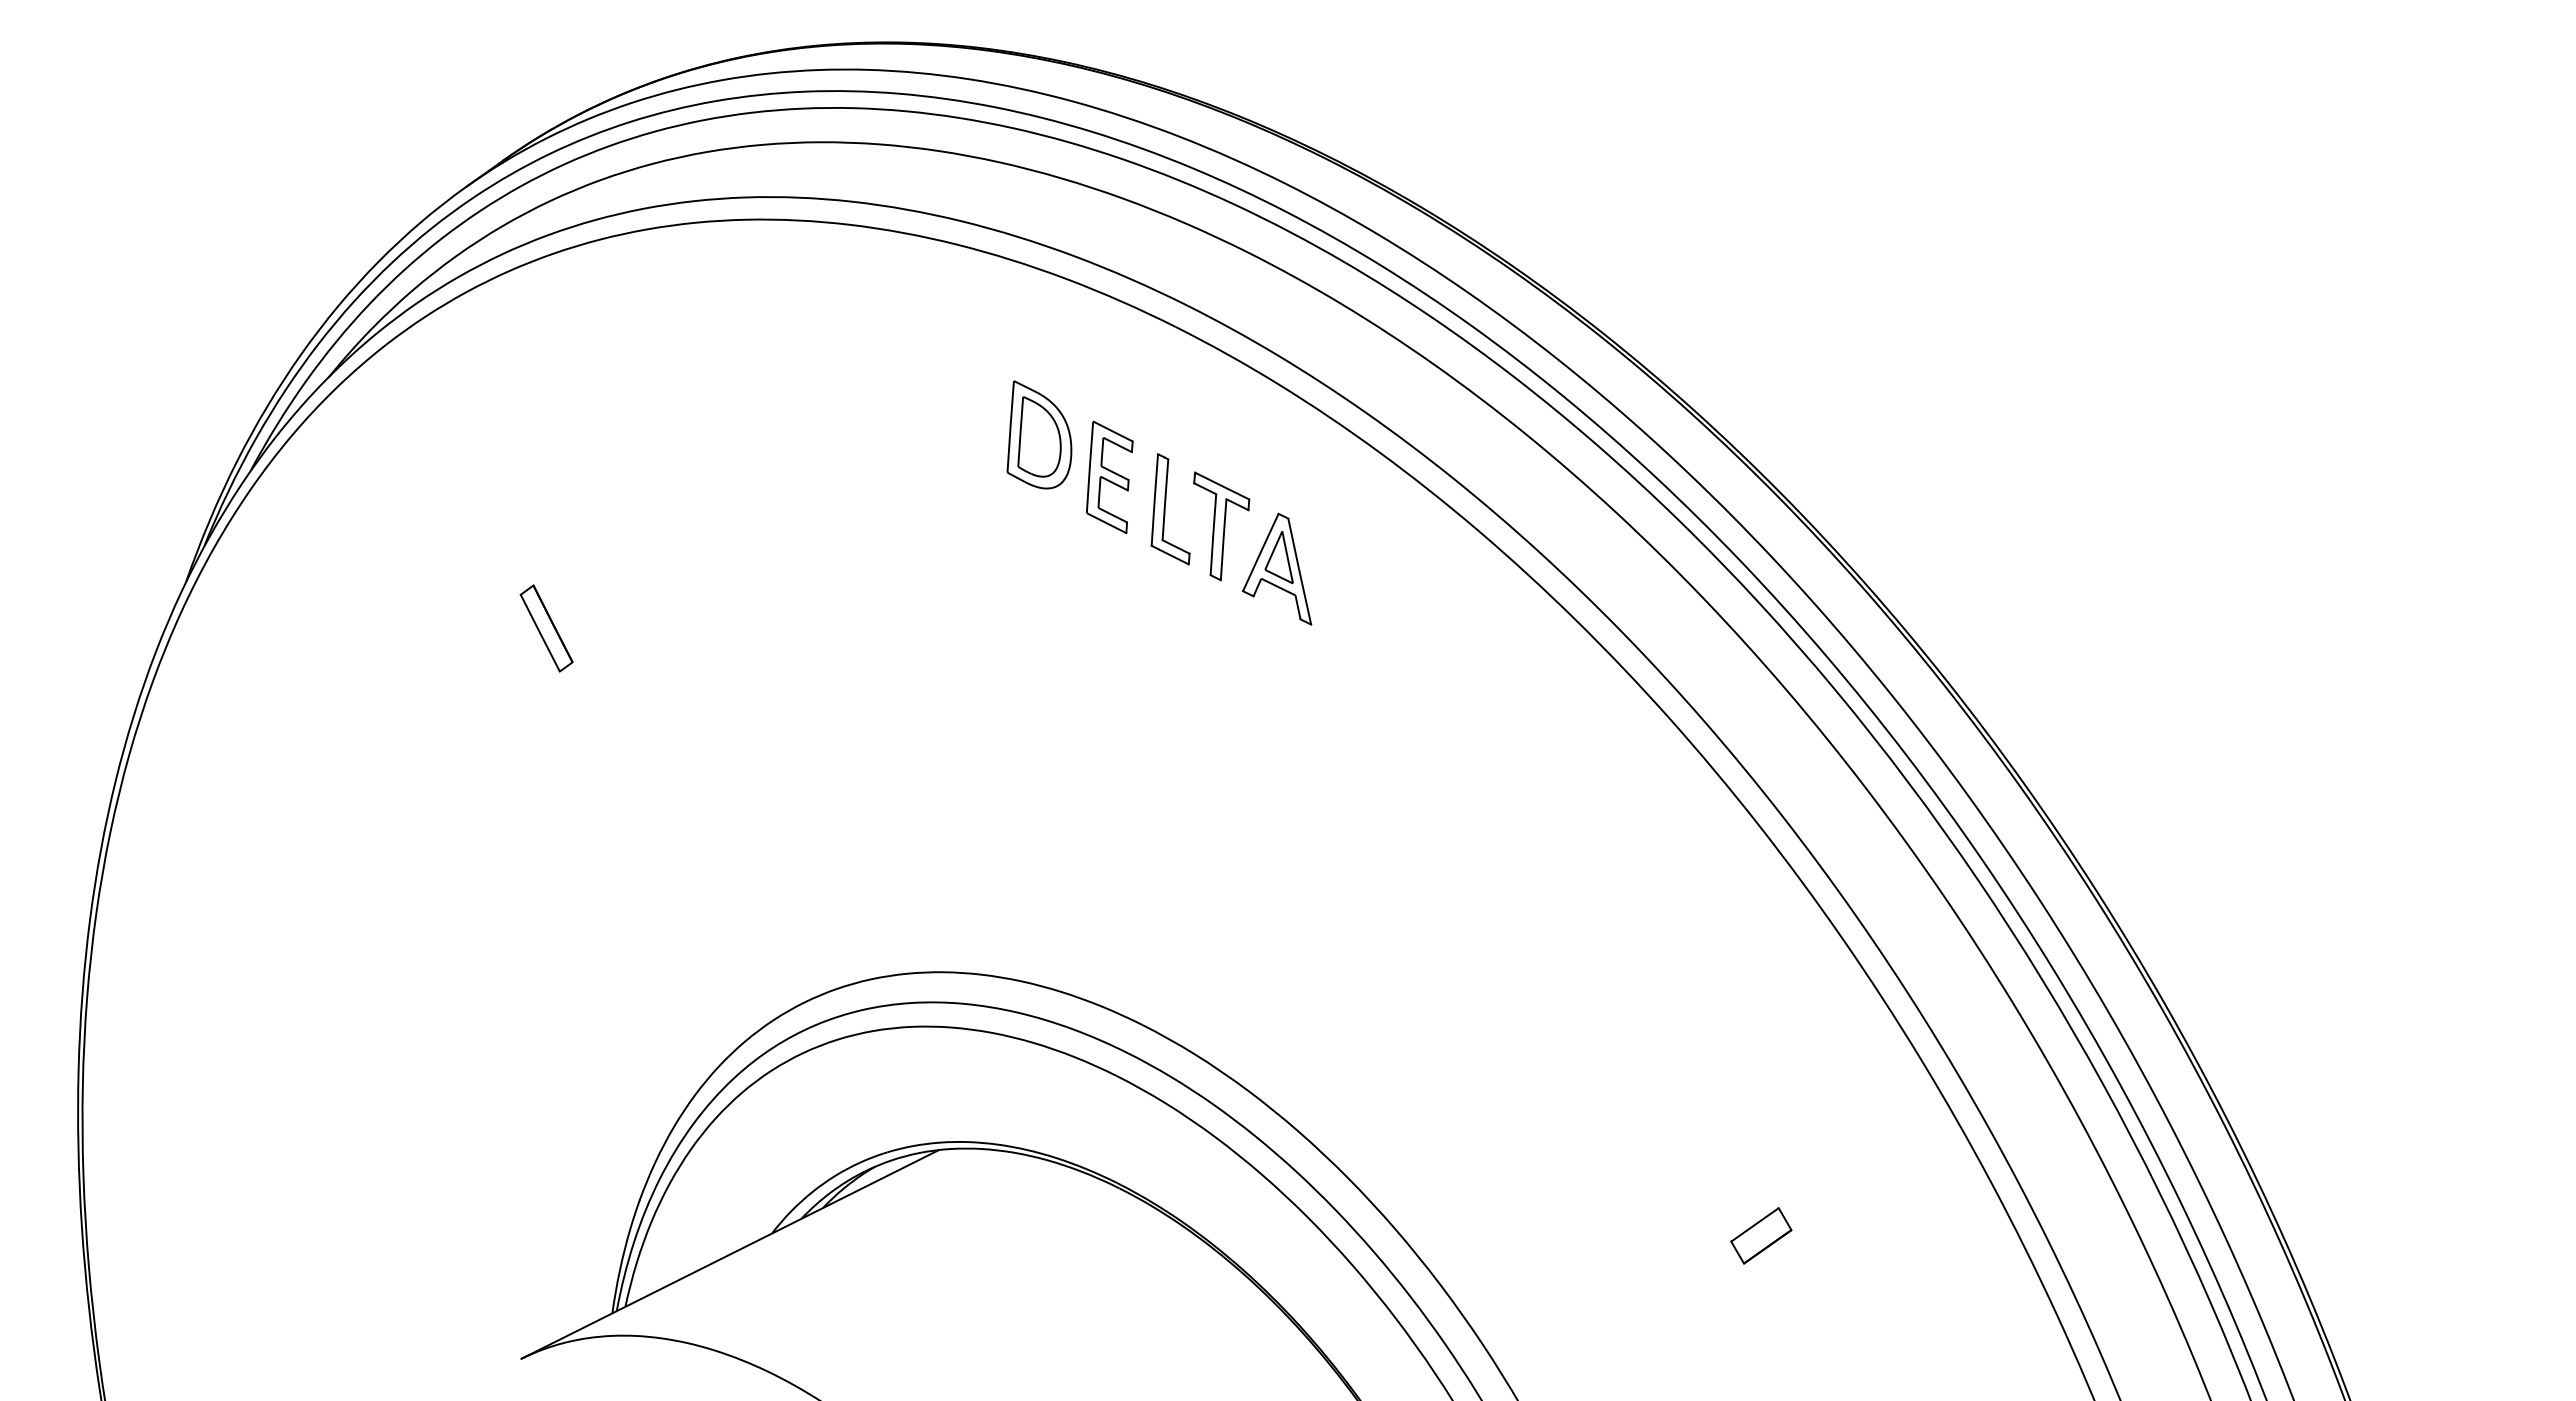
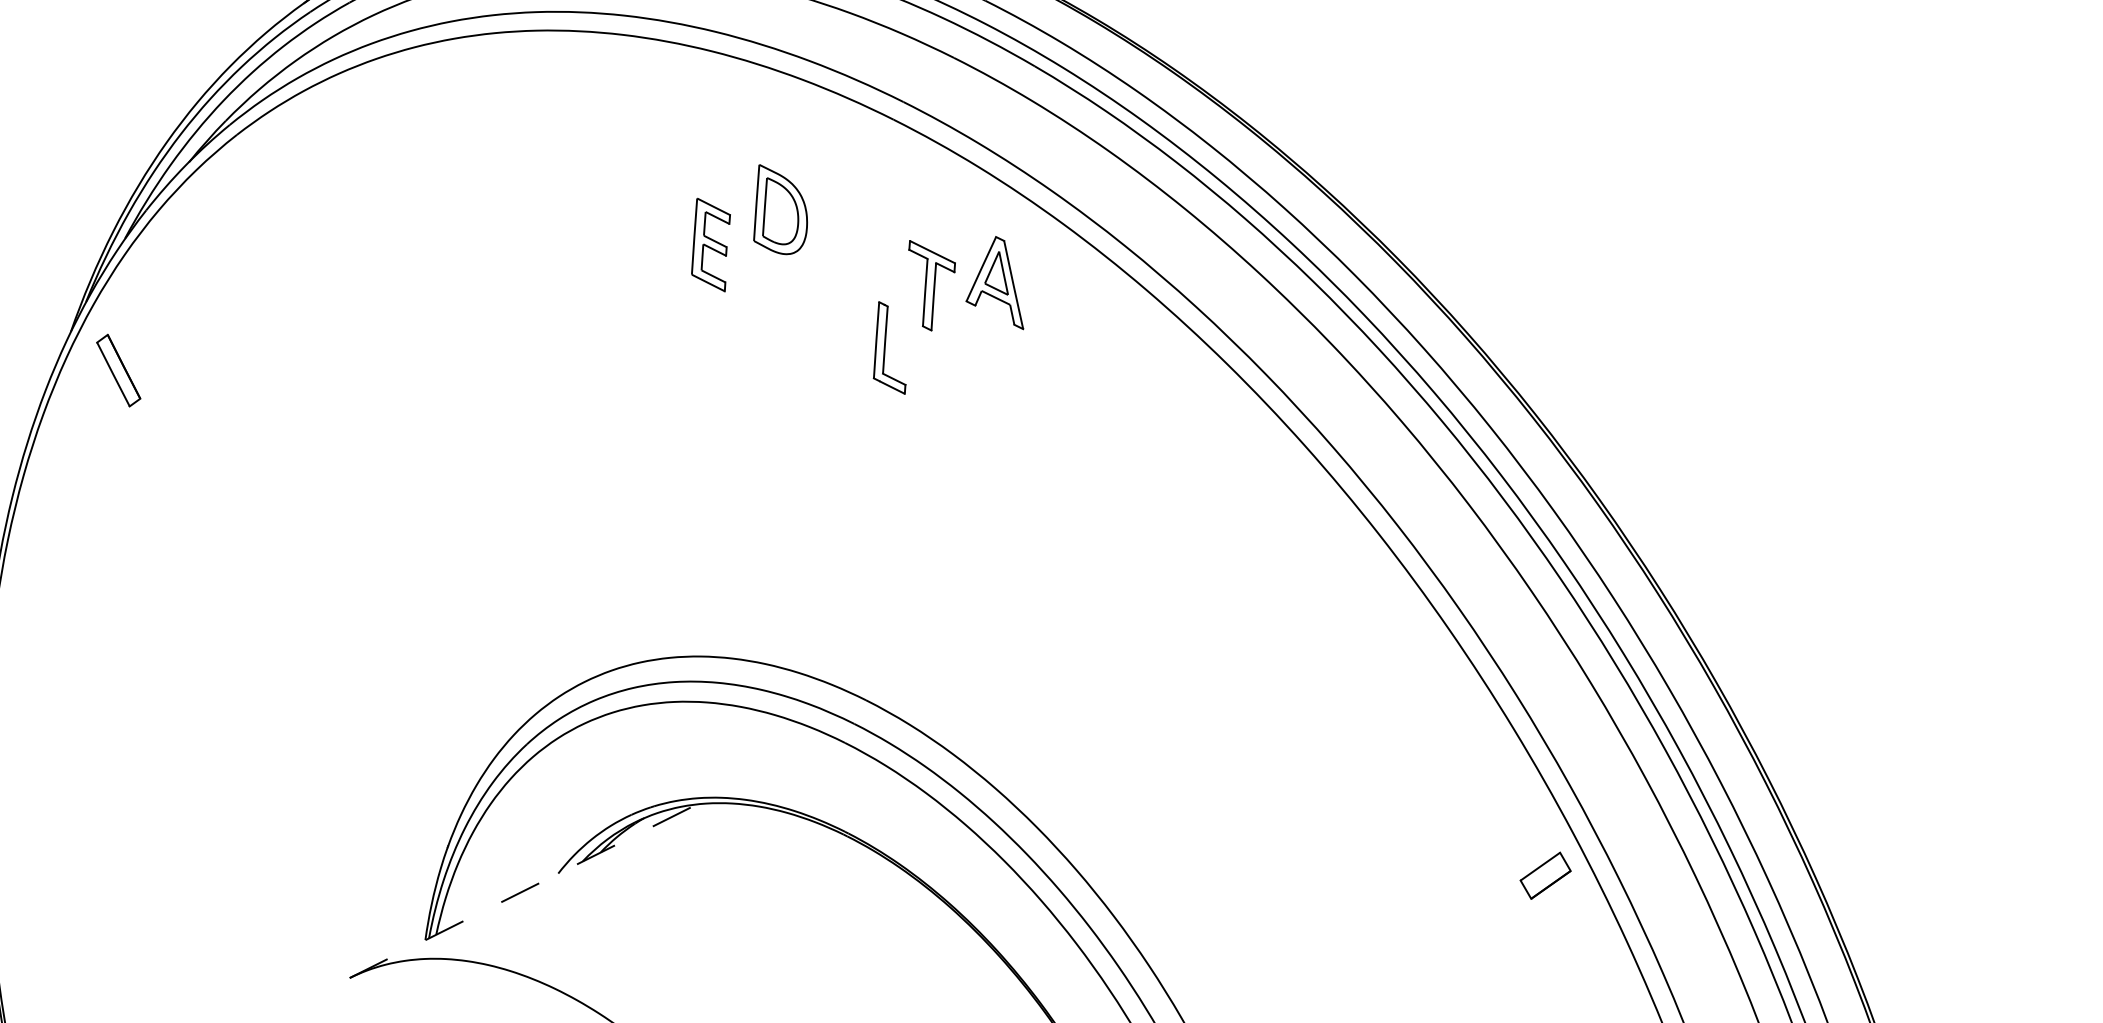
part: (1109, 477) -> (710, 245), moved
part: (1170, 509) -> (889, 348), moved
part: (1277, 568) -> (995, 282), moved
part: (546, 628) -> (118, 370), moved
part: (1761, 1235) -> (1545, 875), moved
line: (730, 1254) -> (523, 891), solid -> dashed

